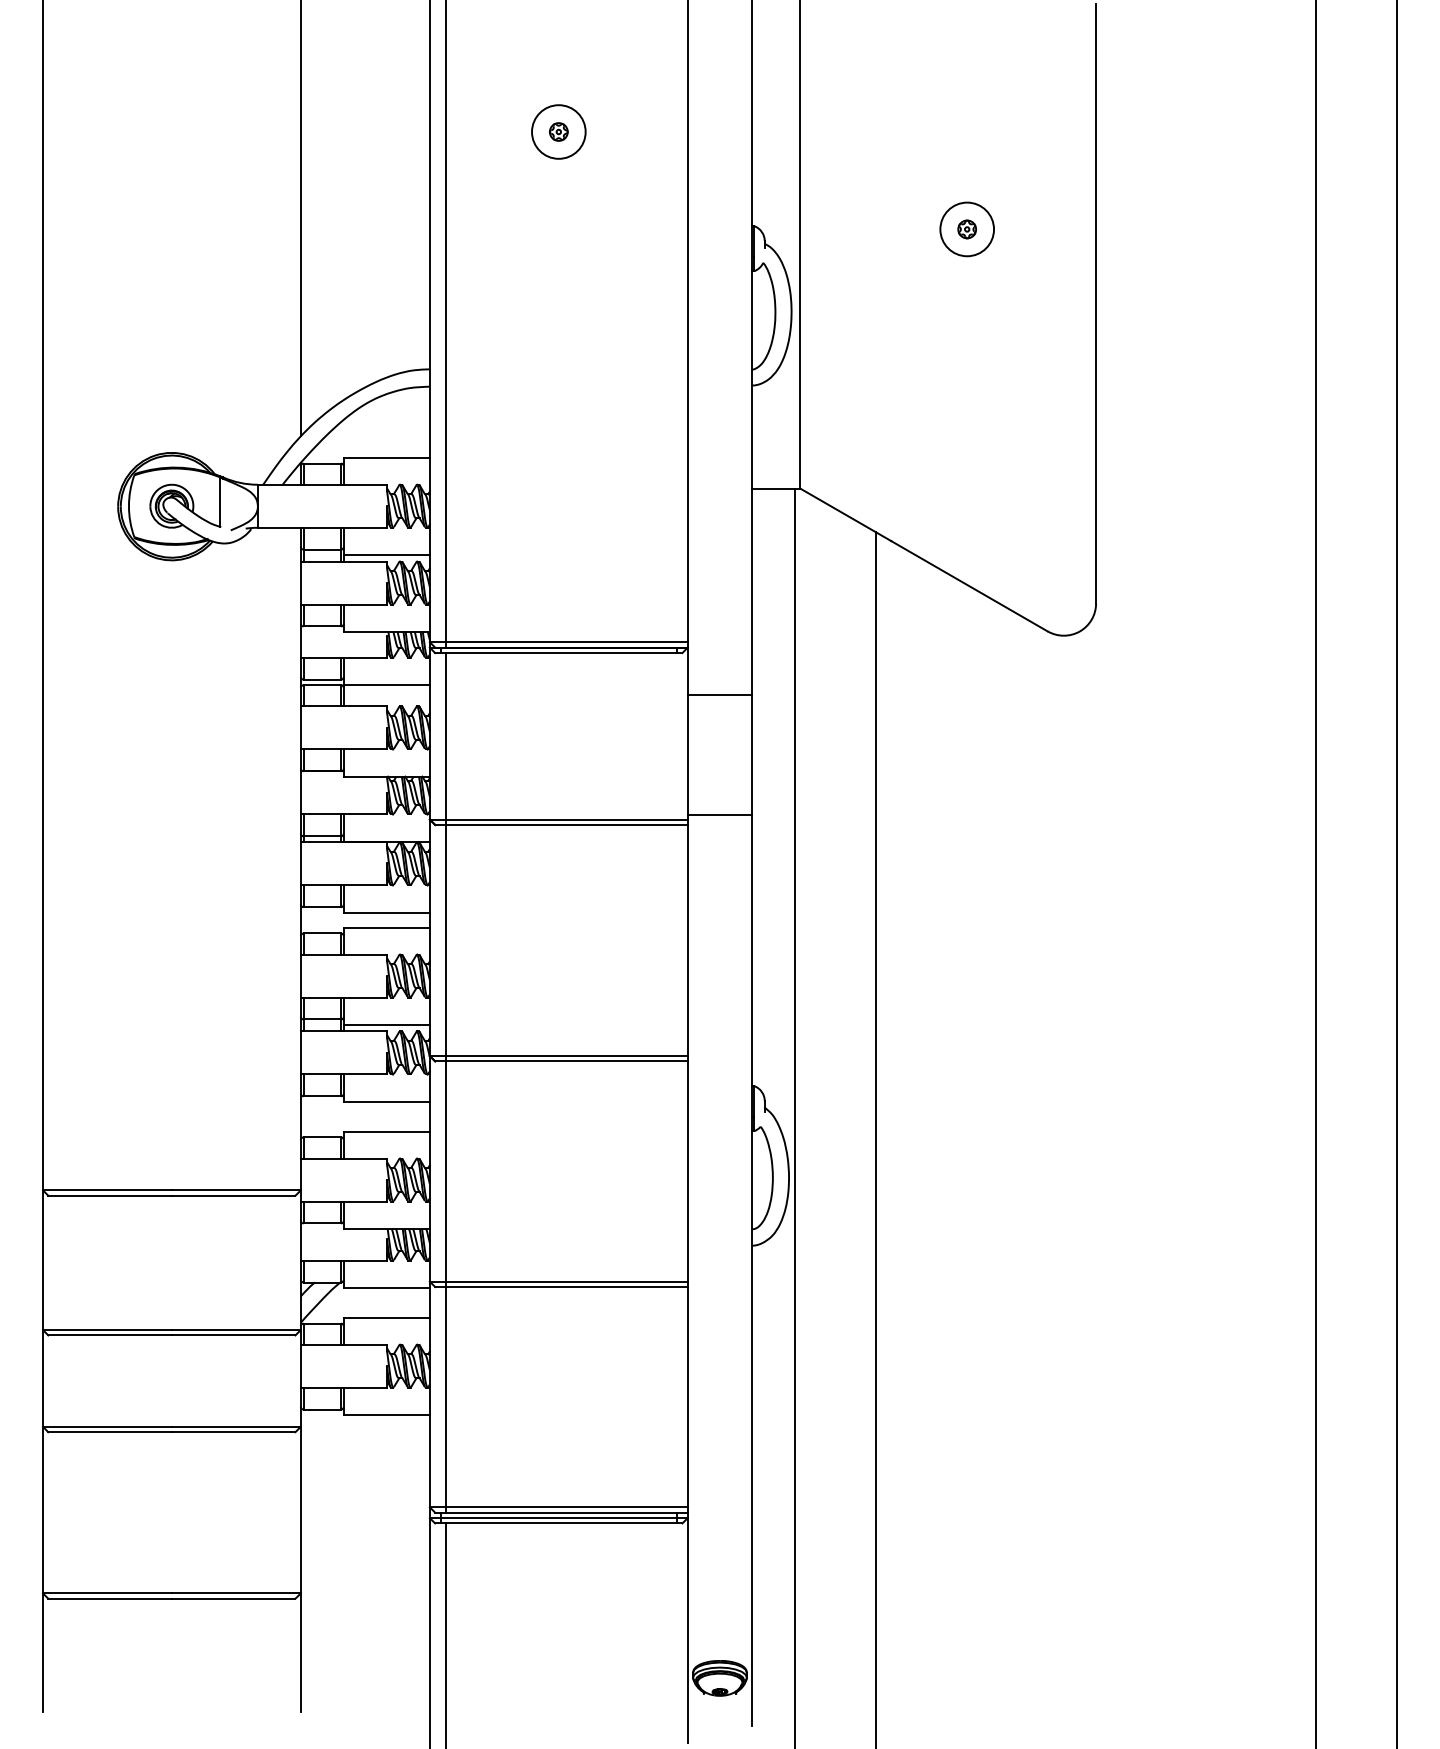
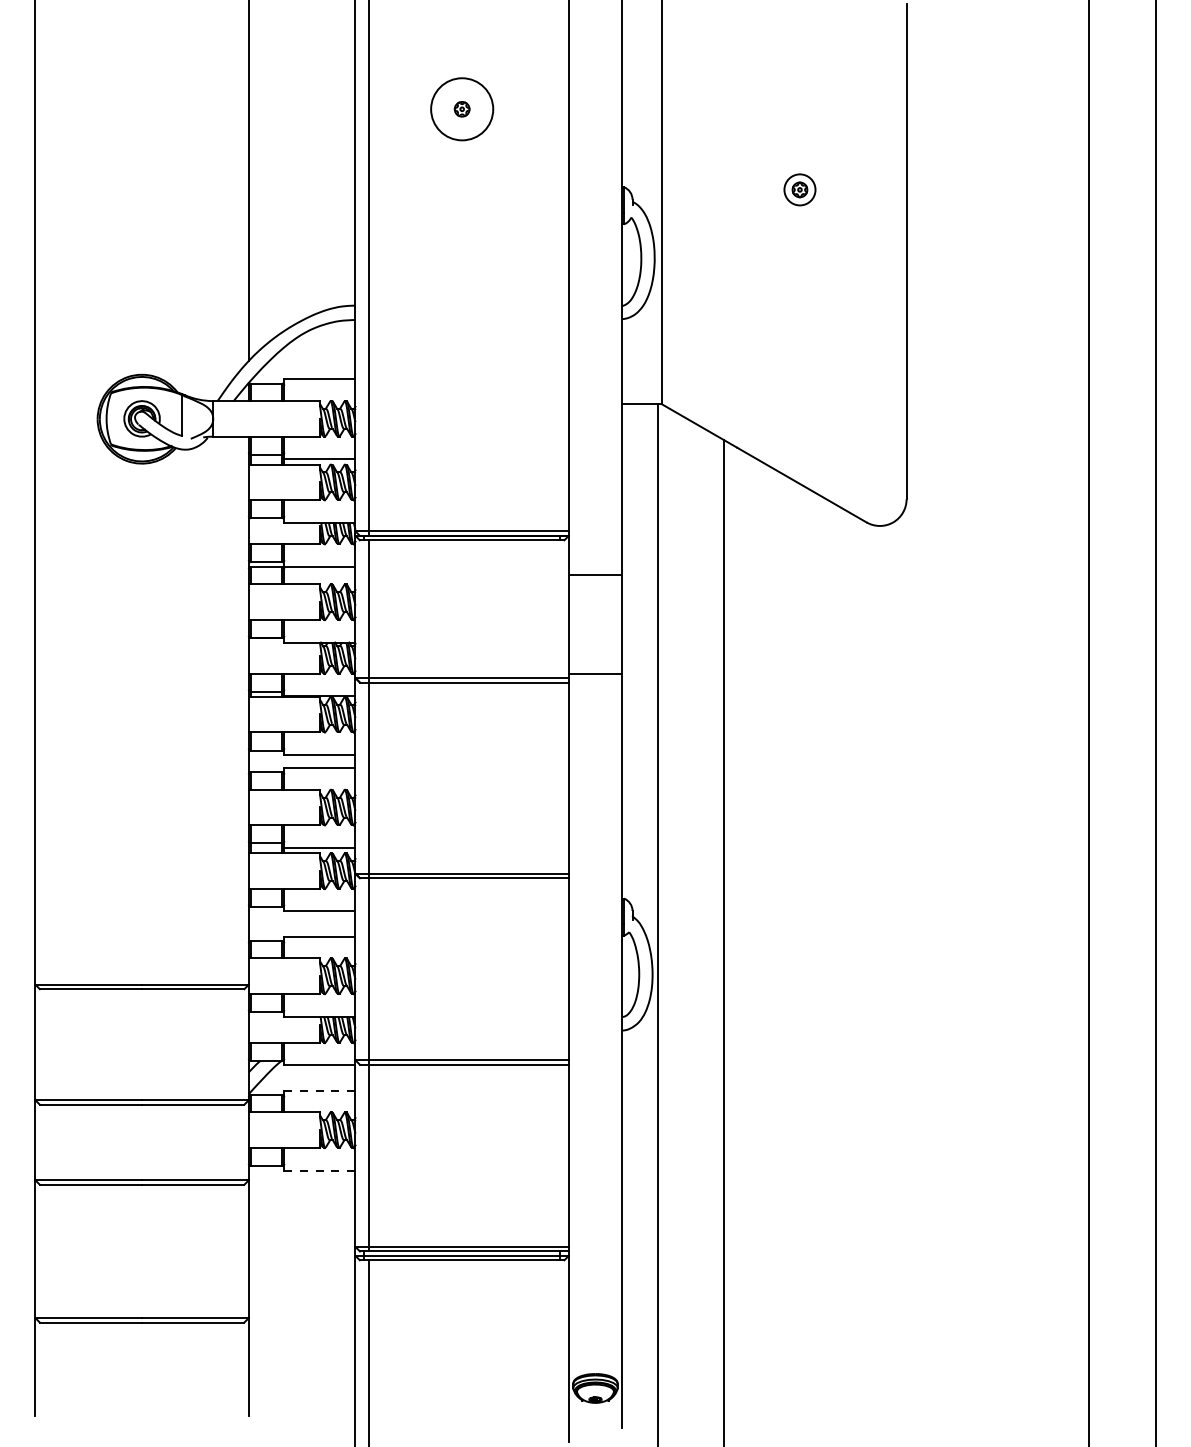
circle: (558, 131) -> (461, 108), size x1.4
circle: (967, 229) -> (800, 189), size x0.7
line: (386, 1318) -> (319, 1090), solid -> dashed
line: (386, 1414) -> (319, 1170), solid -> dashed

